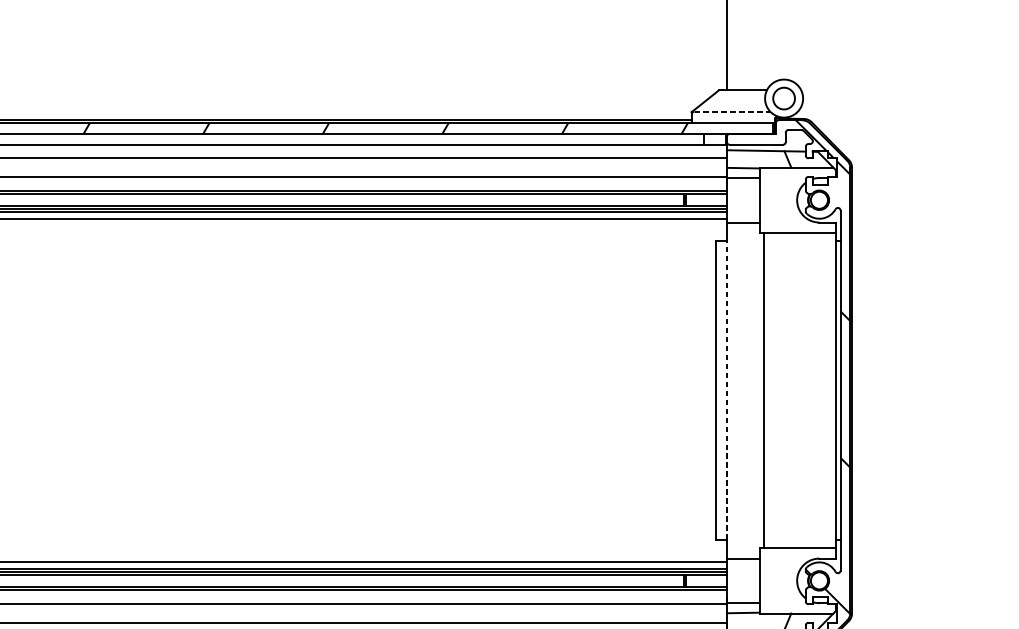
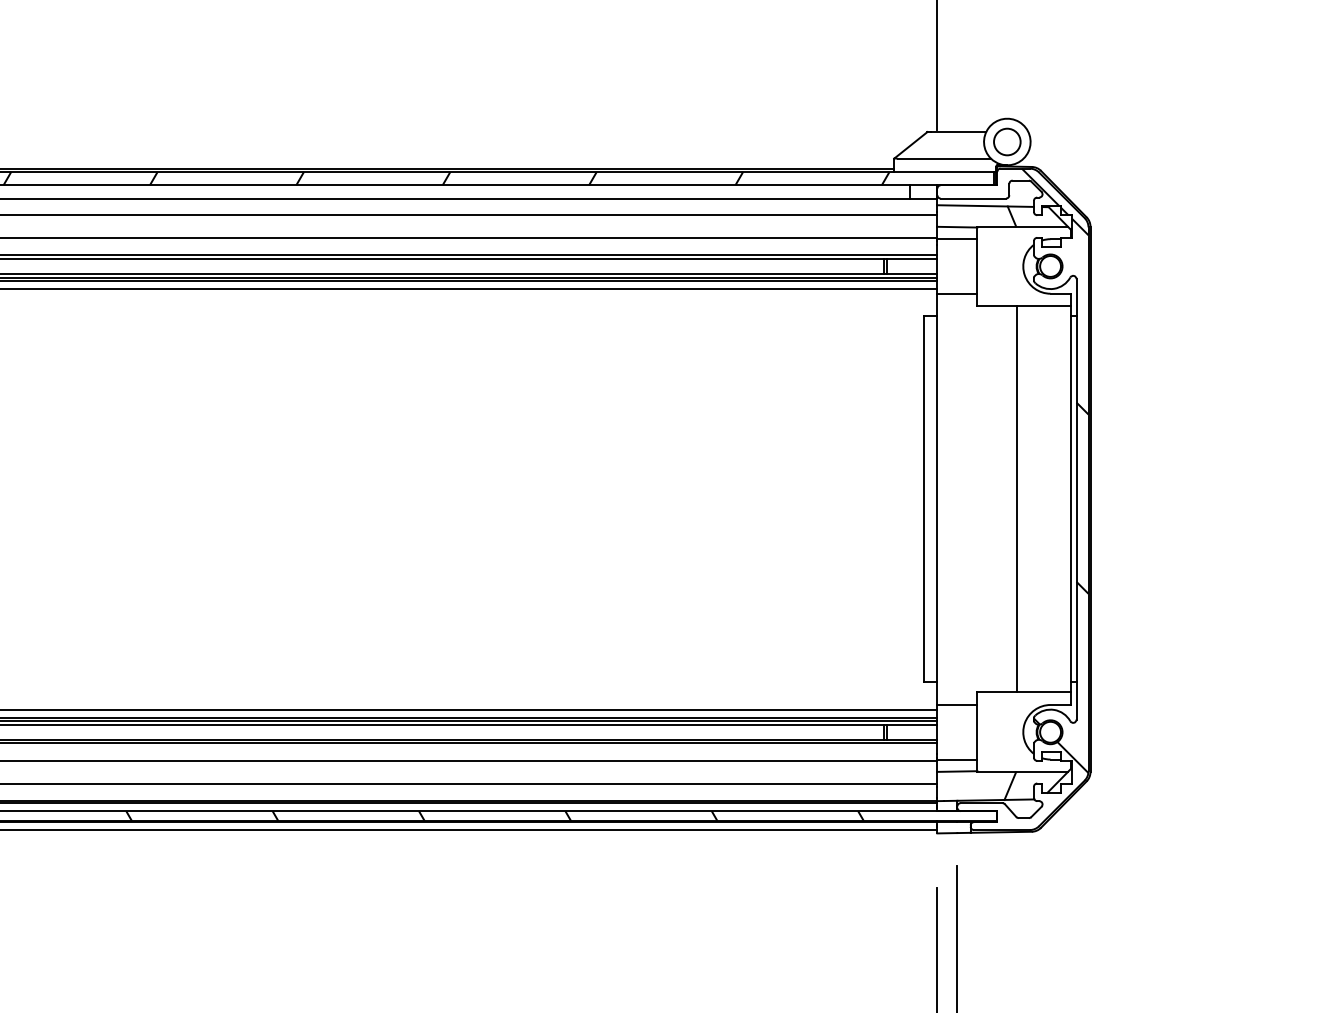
line: (732, 112) -> (944, 158), dashed -> solid
line: (727, 390) -> (937, 499), dashed -> solid
line: (764, 390) -> (1017, 499), moved

